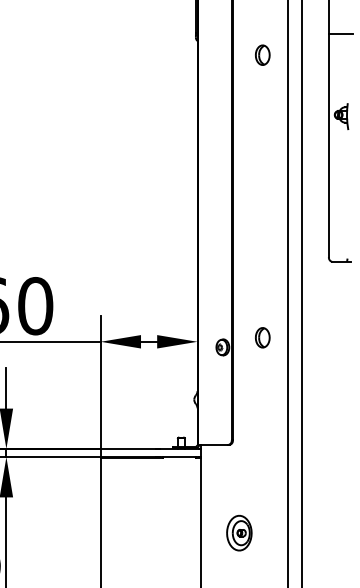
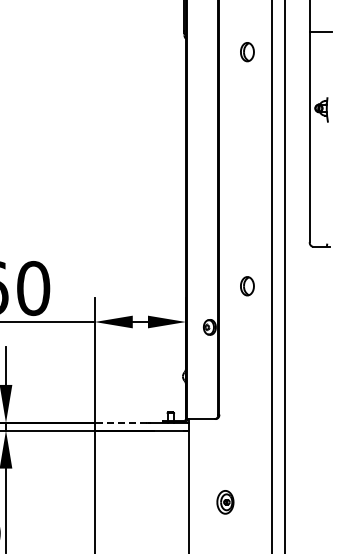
part: (262, 338) -> (247, 286), moved
line: (127, 448) -> (120, 422), solid -> dashed
part: (239, 533) -> (225, 502), size x0.7

